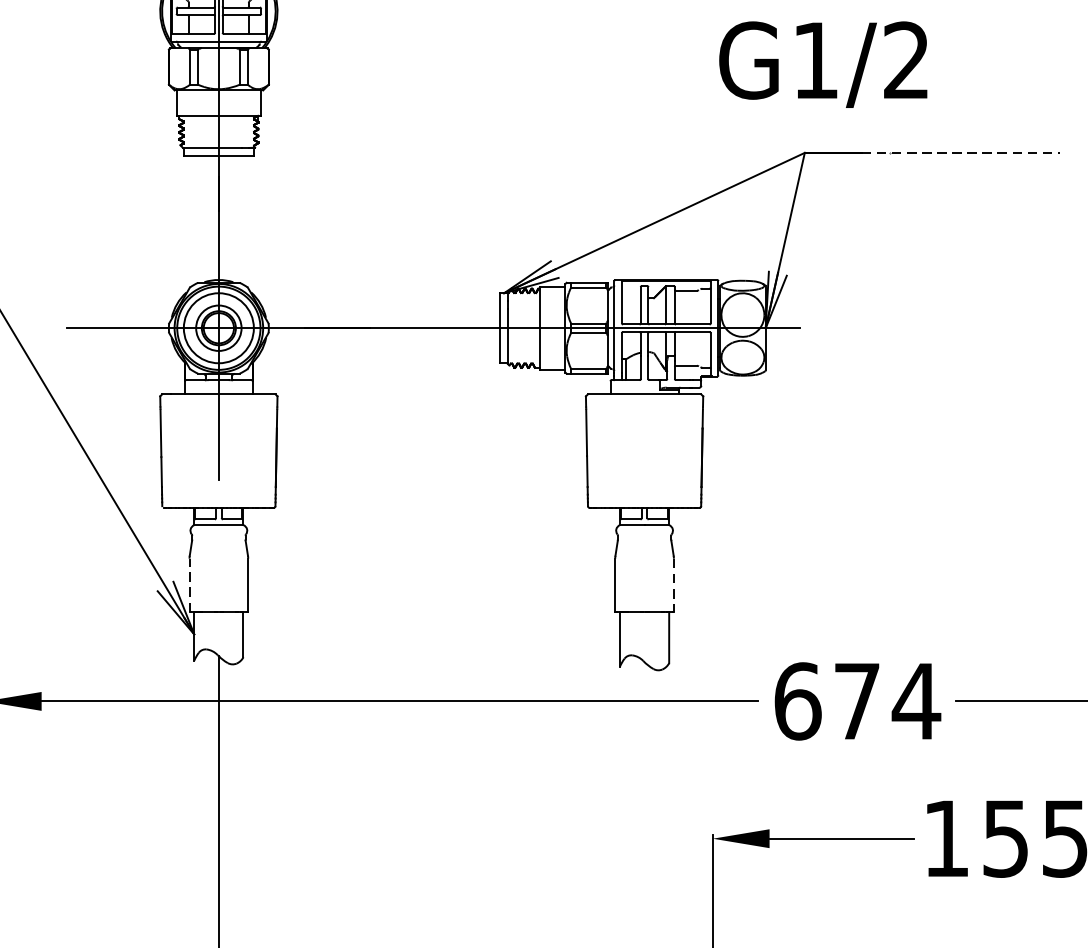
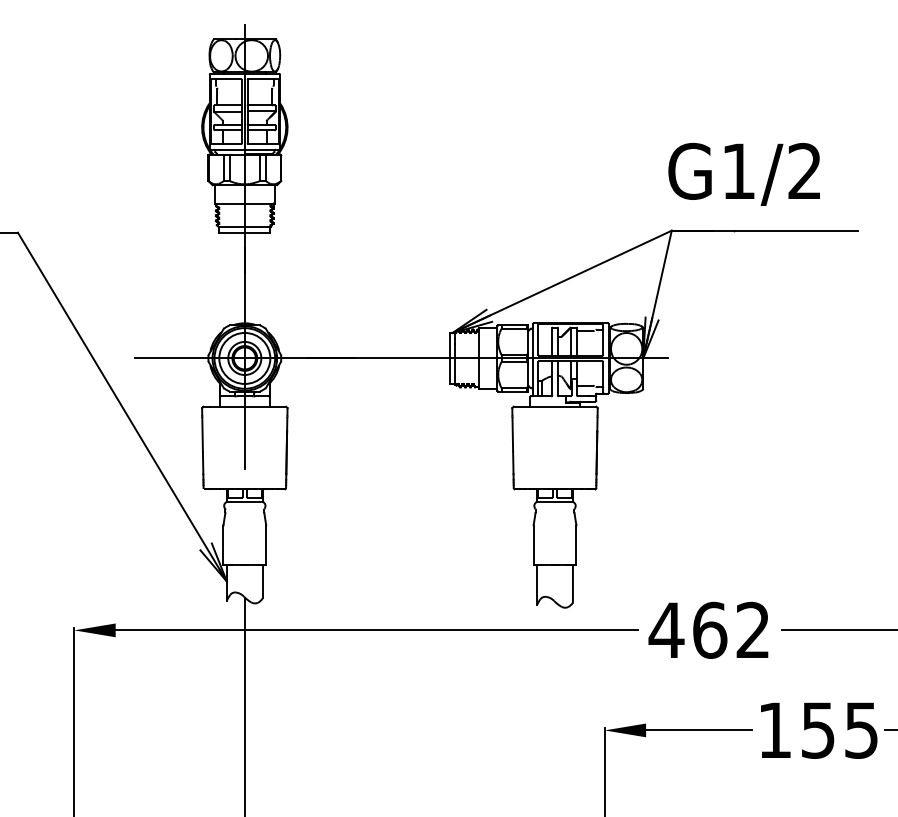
text: (822, 63) -> (743, 173), moved
line: (962, 152) -> (786, 230), dashed -> solid
line: (189, 584) -> (223, 545), dashed -> solid
line: (674, 586) -> (576, 546), dashed -> solid
text: (856, 700) -> (709, 629), 674 -> 462

